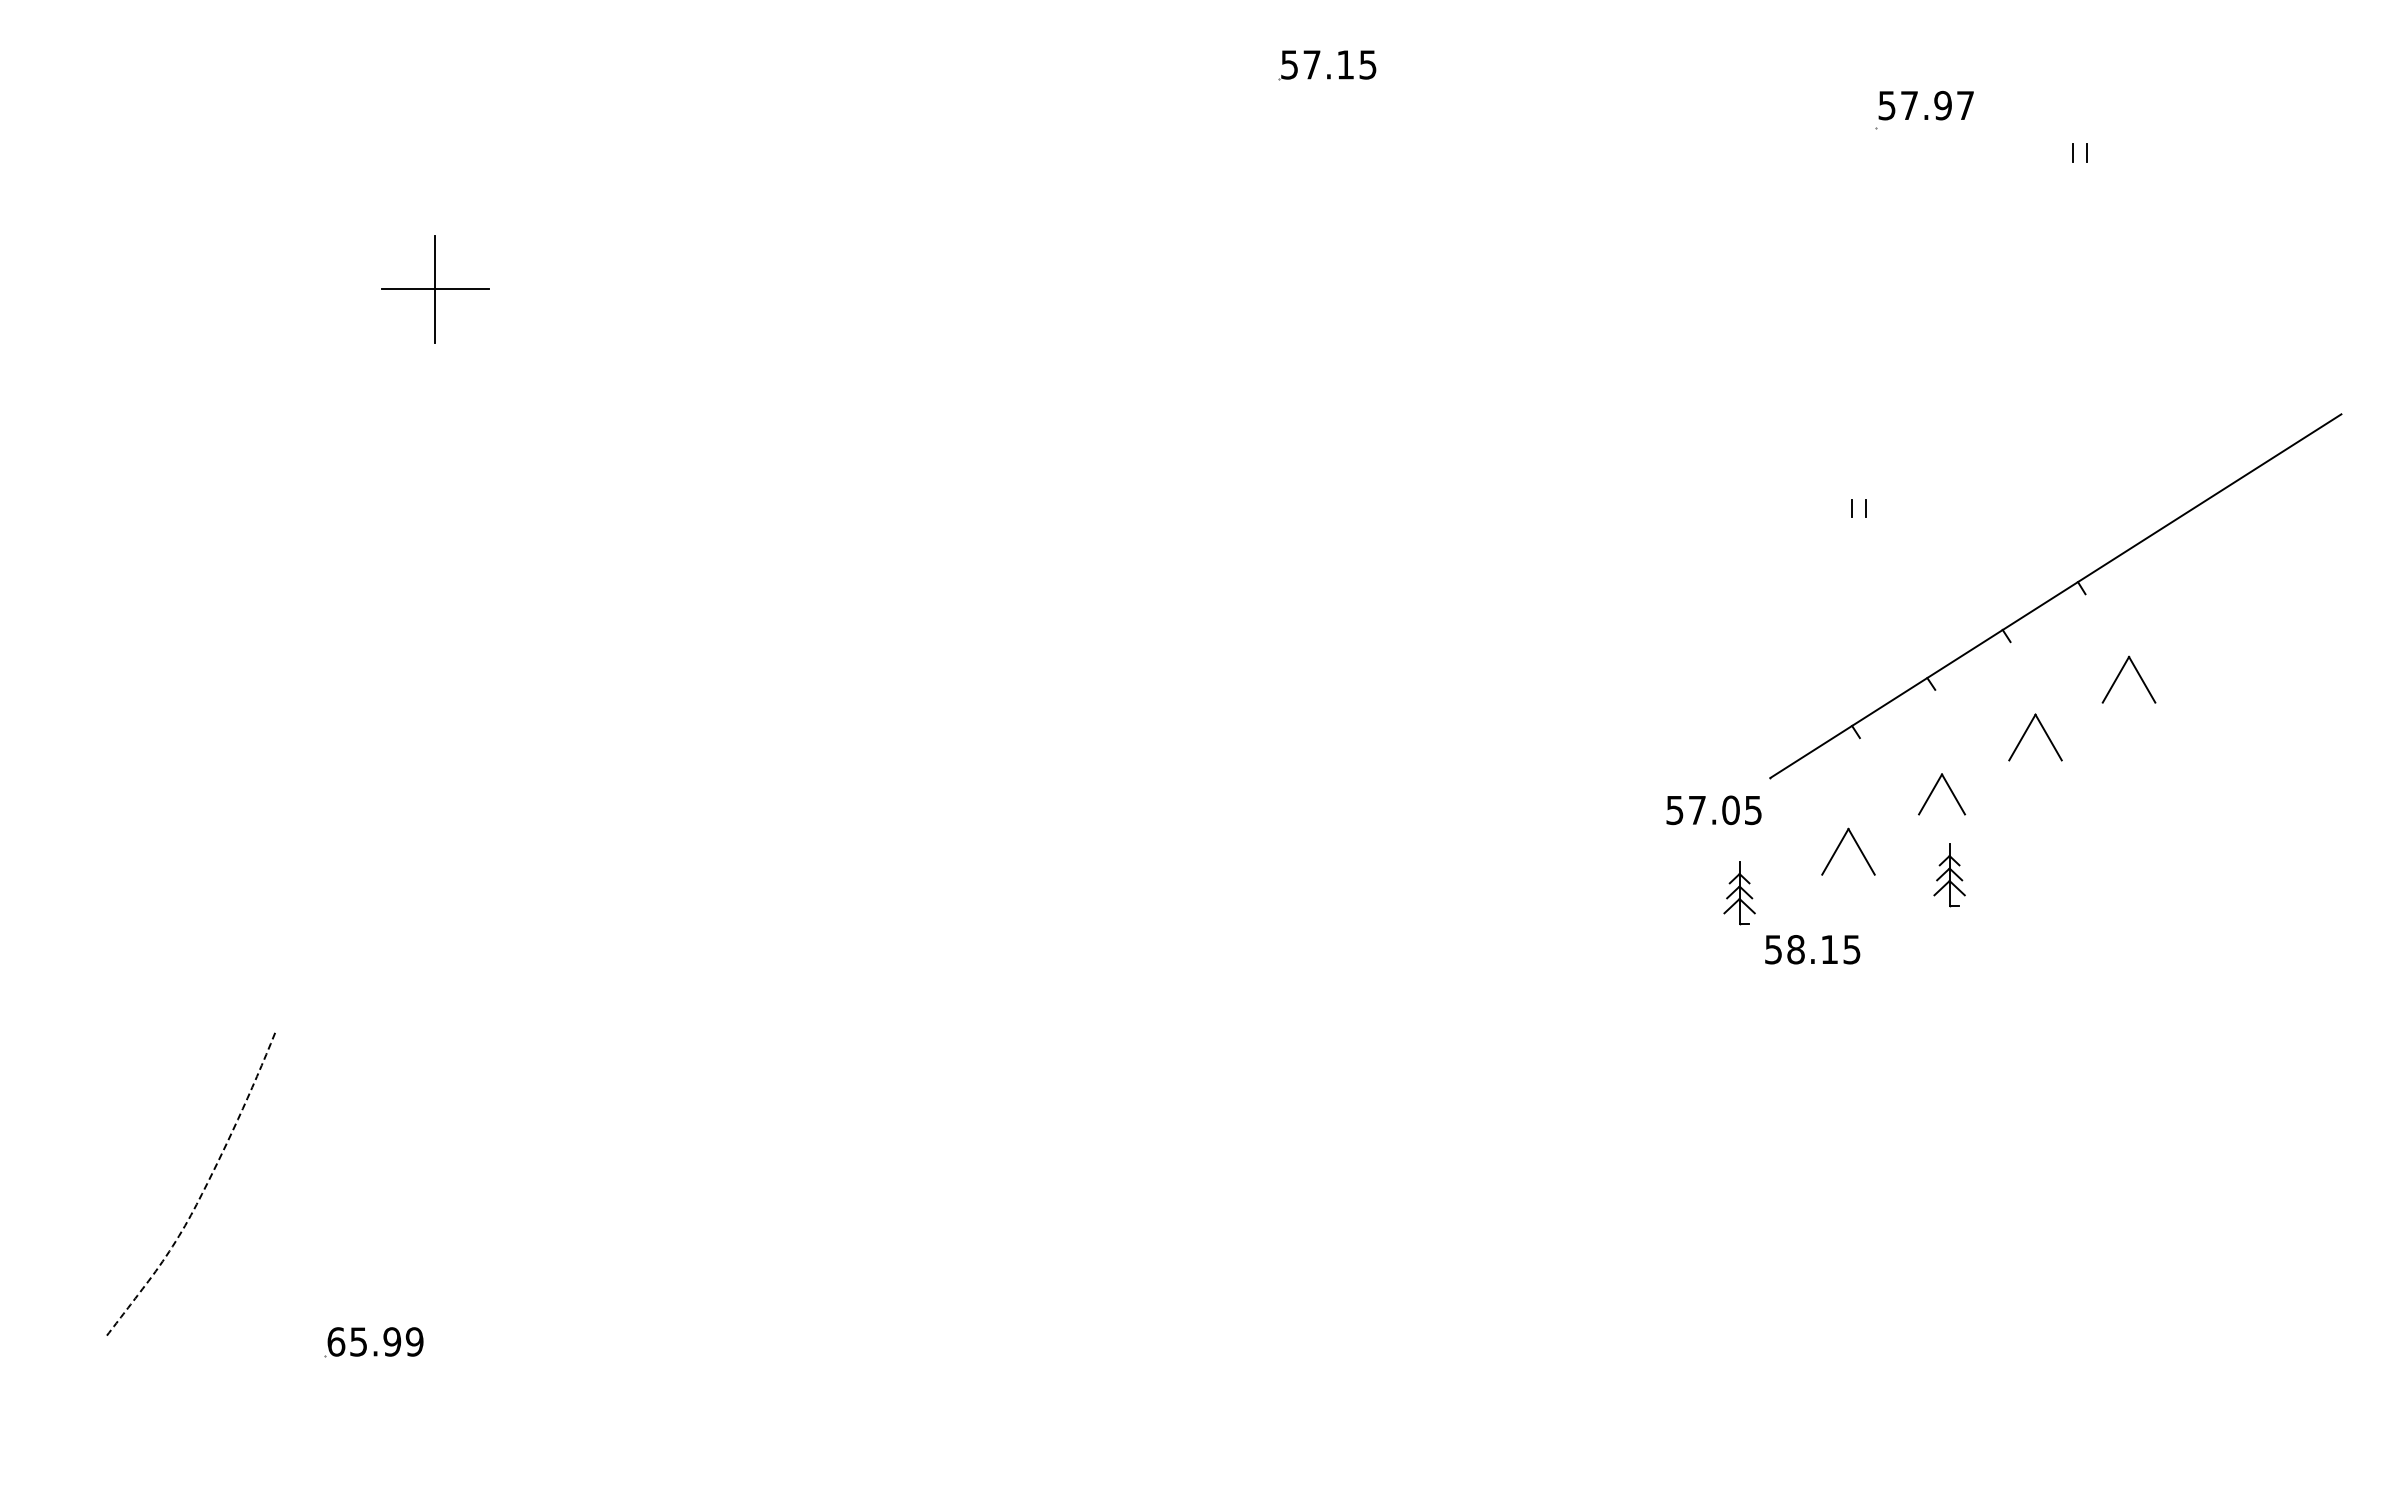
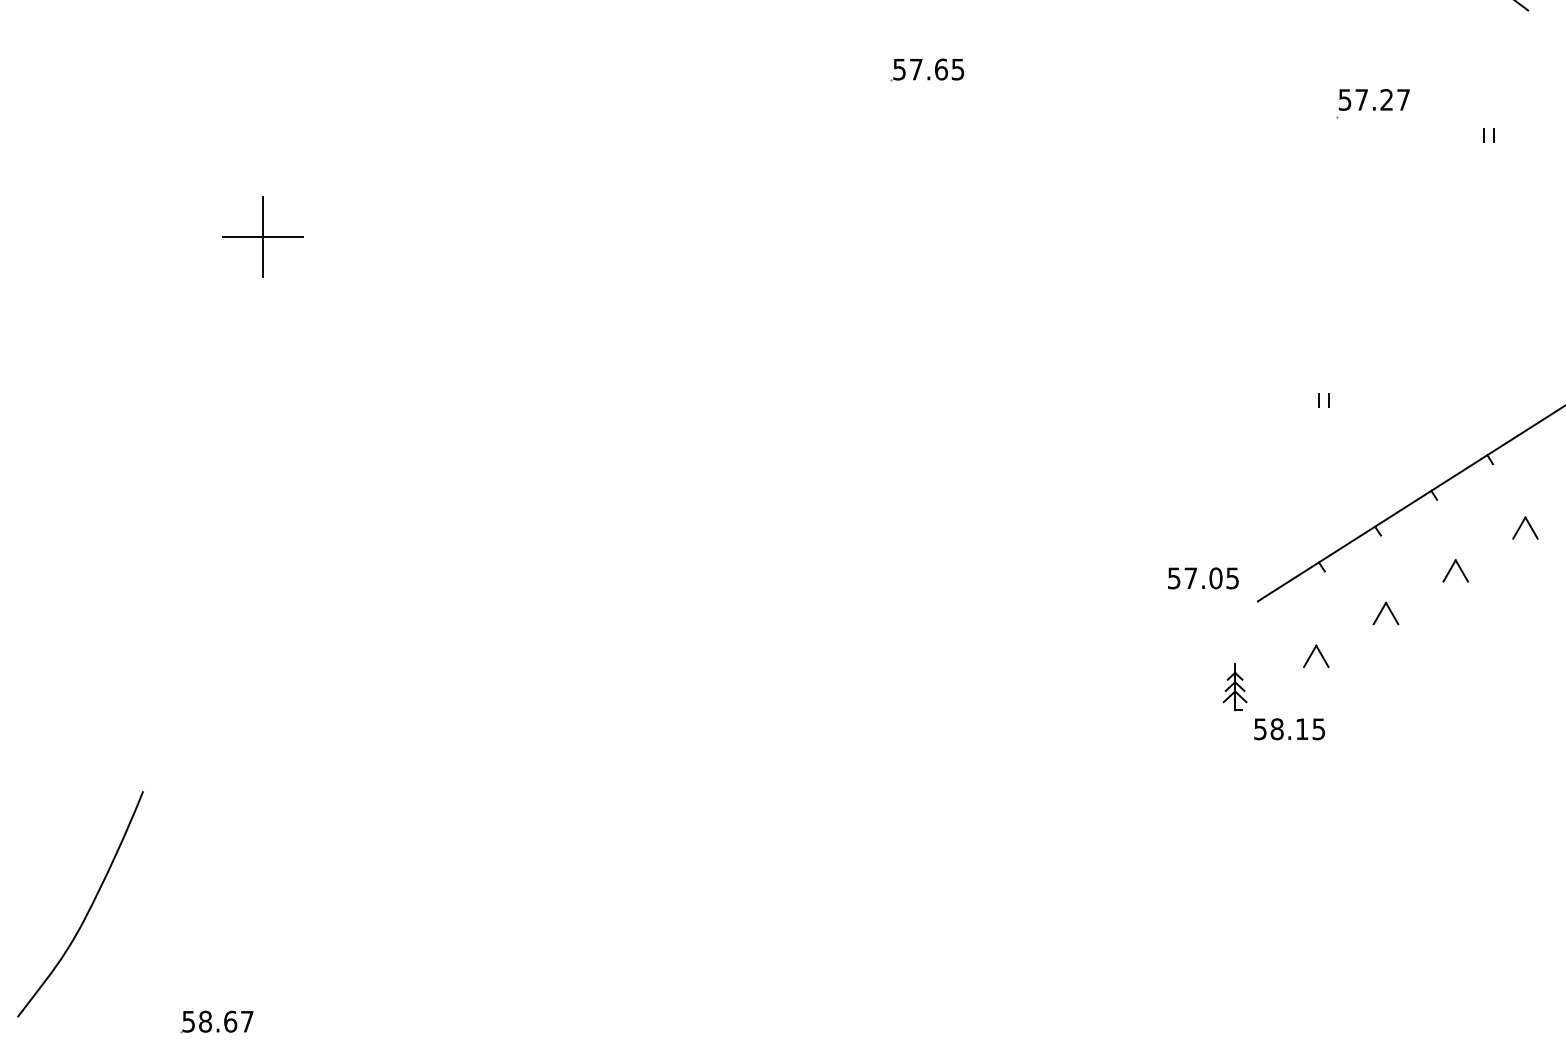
text: (1345, 64) -> (941, 69), 57.15 -> 57.65
text: (1942, 105) -> (1386, 99), 57.97 -> 57.27
part: (2128, 679) -> (1525, 527), size x0.62
part: (2035, 736) -> (1455, 570), size x0.62
part: (1941, 794) -> (1385, 613), size x0.71
text: (1713, 810) -> (1202, 578), moved
part: (1848, 851) -> (1316, 656), size x0.62
part: (1949, 875) -> (1391, 673), removed
line: (201, 1194) -> (88, 911), dashed -> solid
text: (375, 1341) -> (218, 1021), 65.99 -> 58.67

